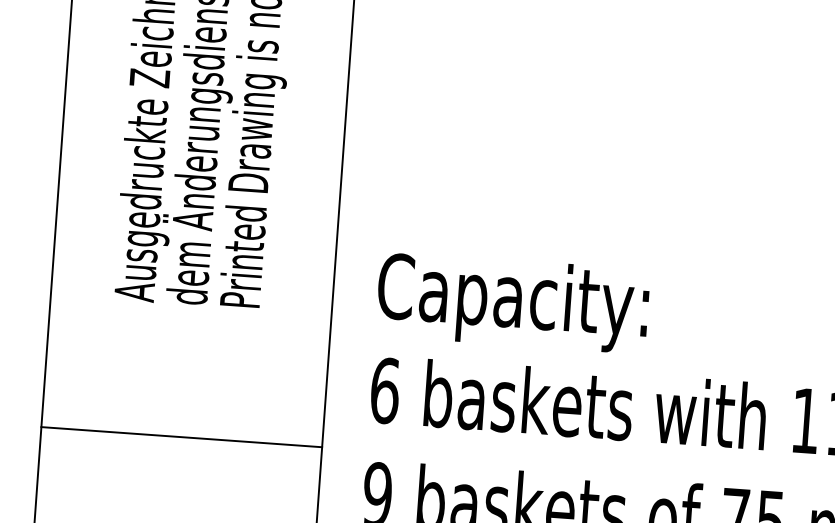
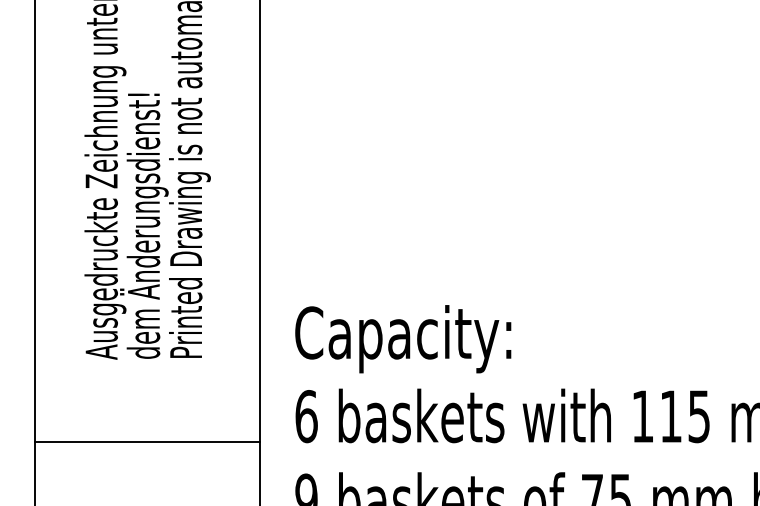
line: (181, 437) -> (147, 442), moved

